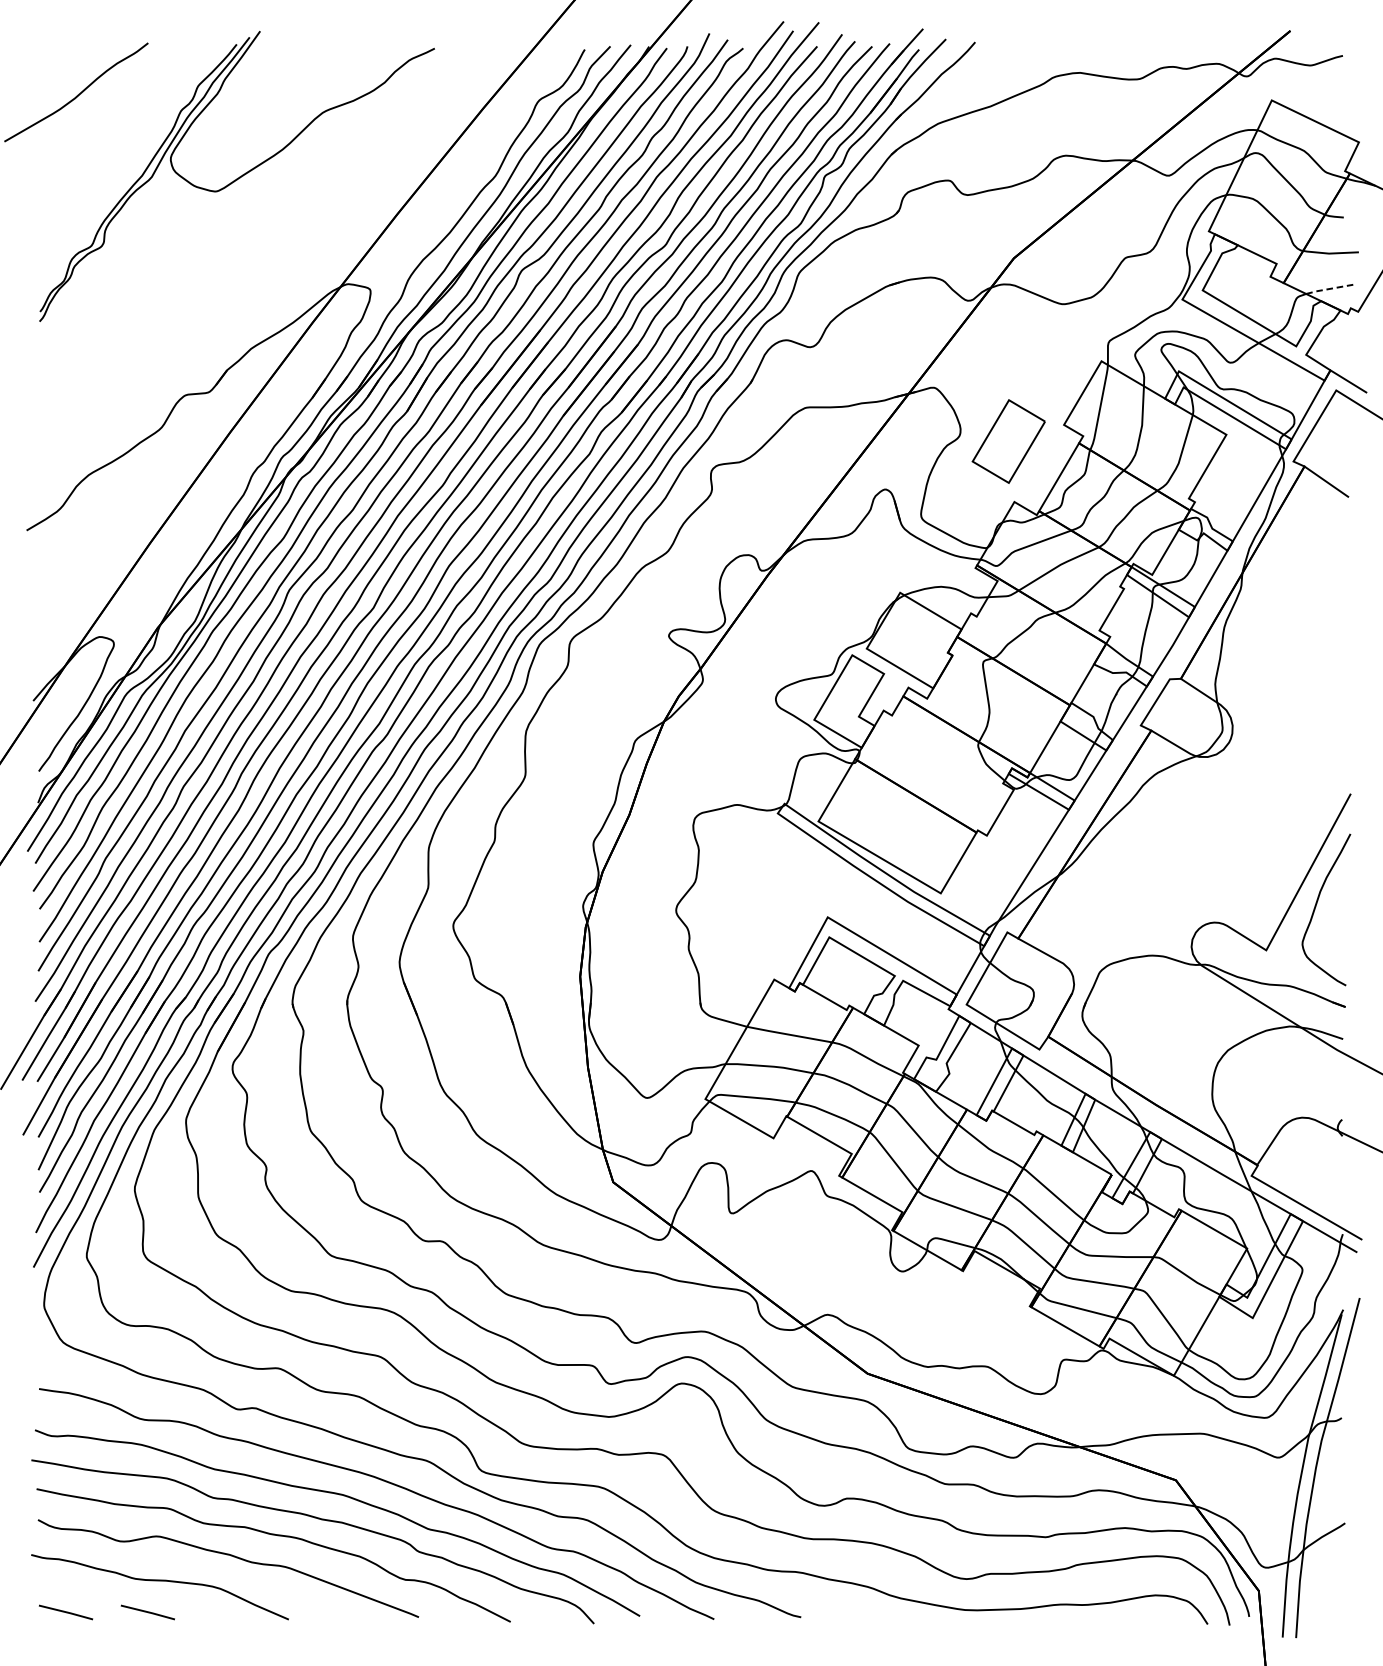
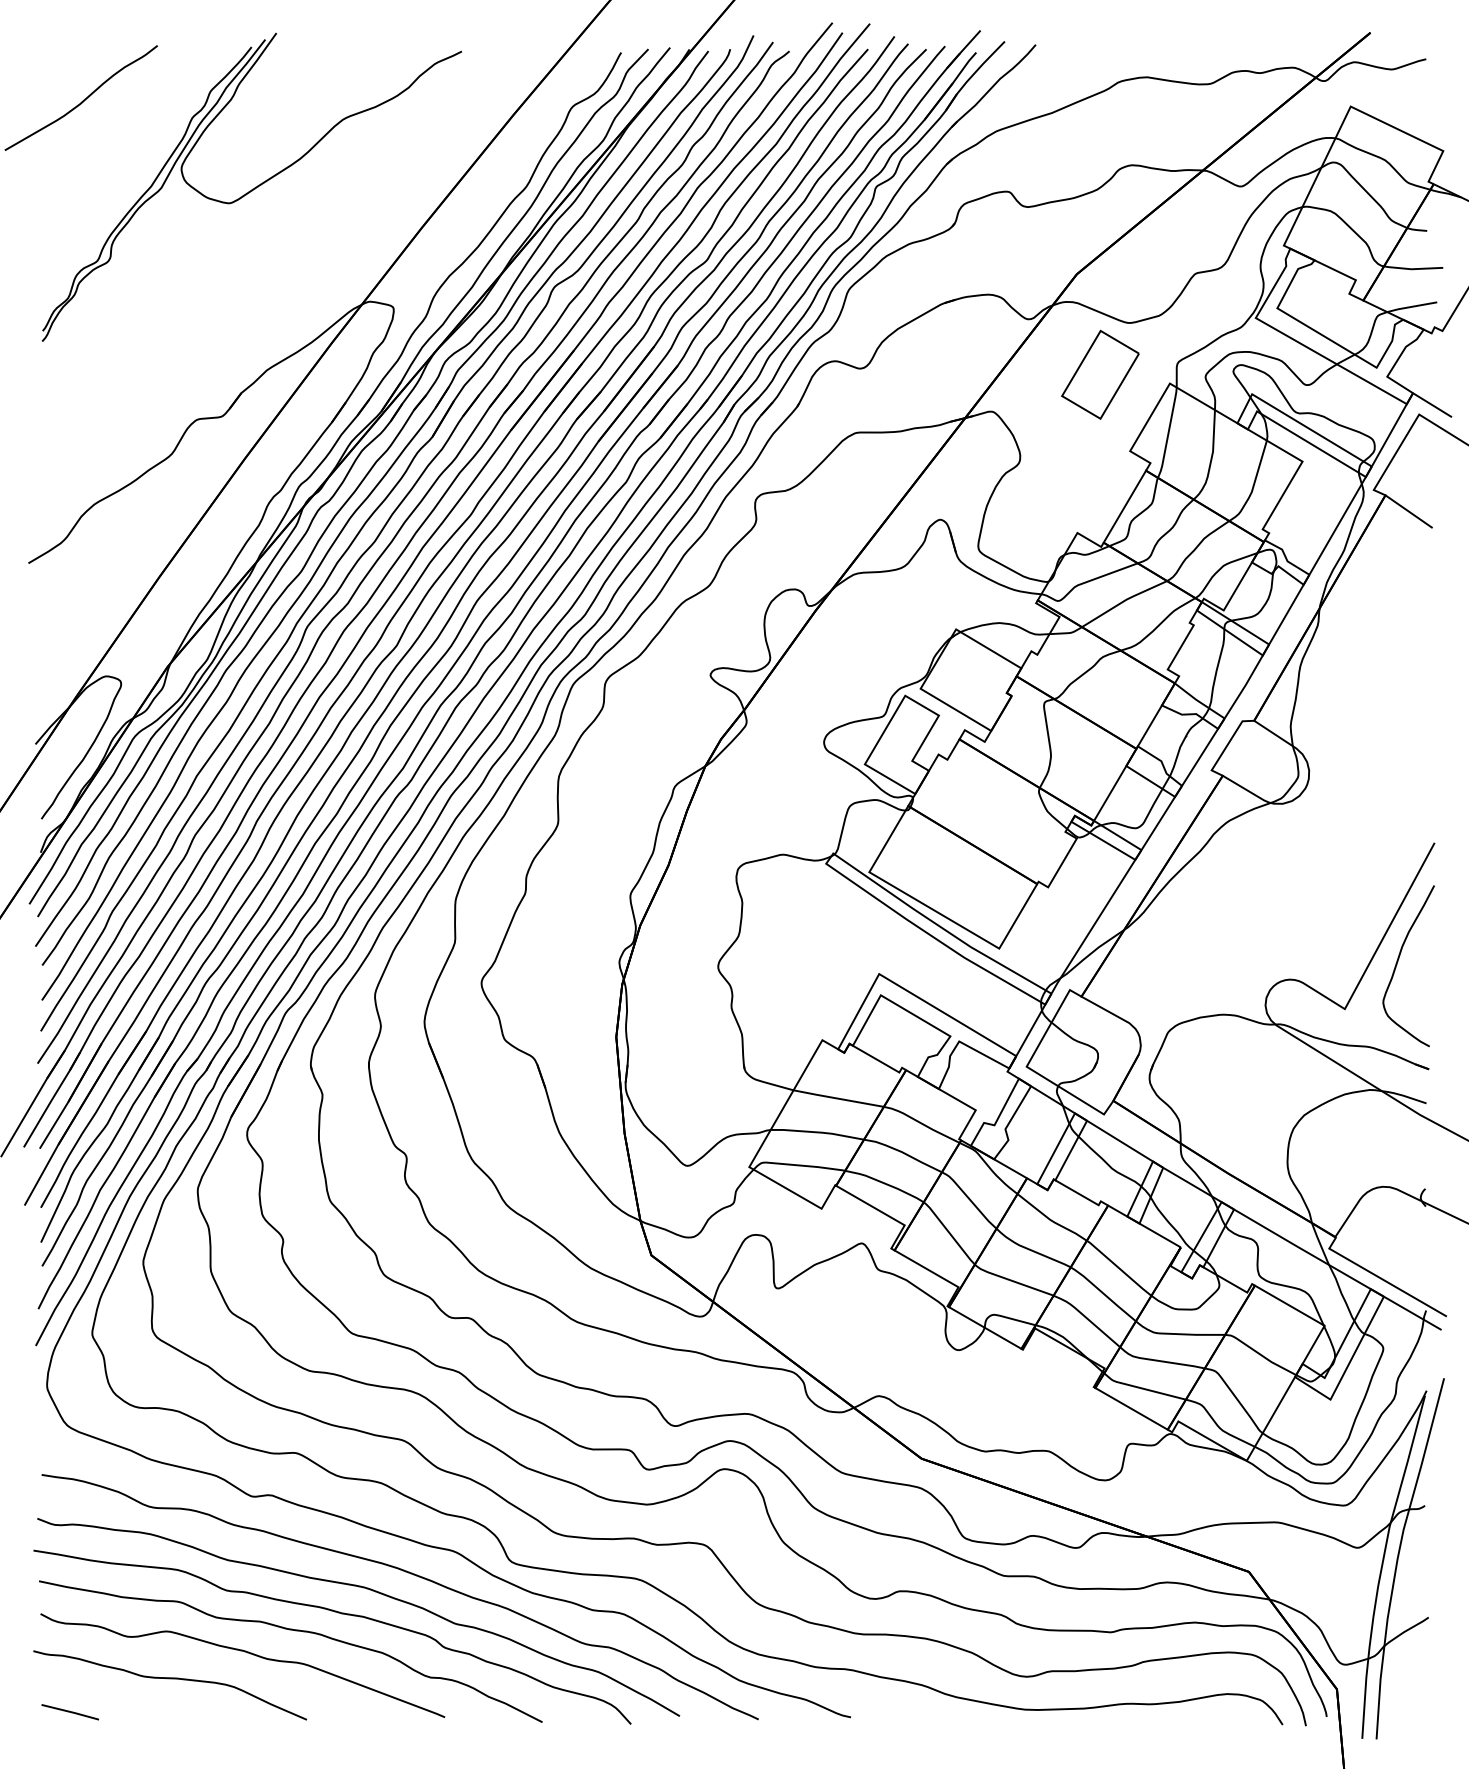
line: (1329, 288) -> (1411, 306), dashed -> solid
part: (1008, 441) -> (1100, 374), moved
line: (147, 1612) -> (156, 1712), removed

